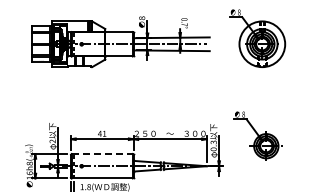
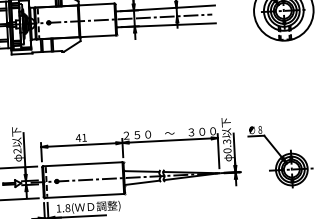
part: (257, 135) -> (279, 156), moved
line: (102, 154) -> (83, 164), dashed -> solid

